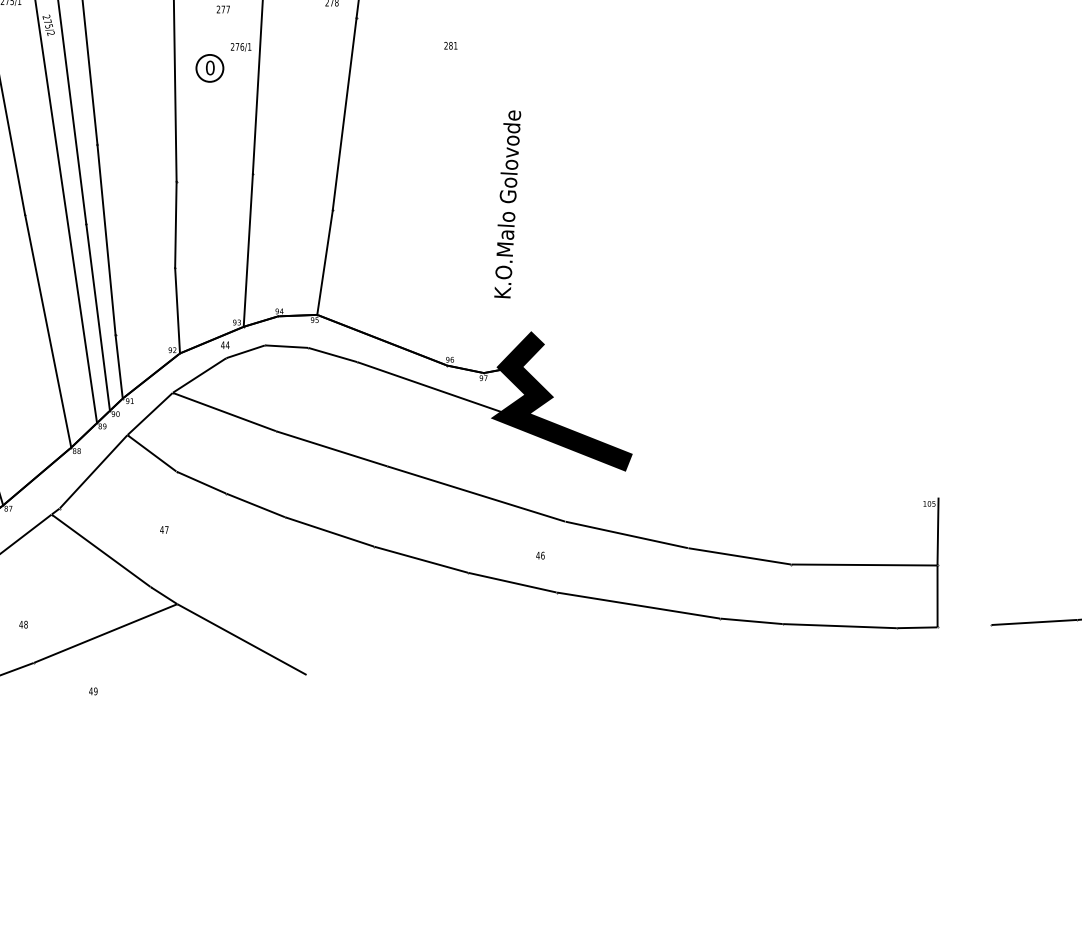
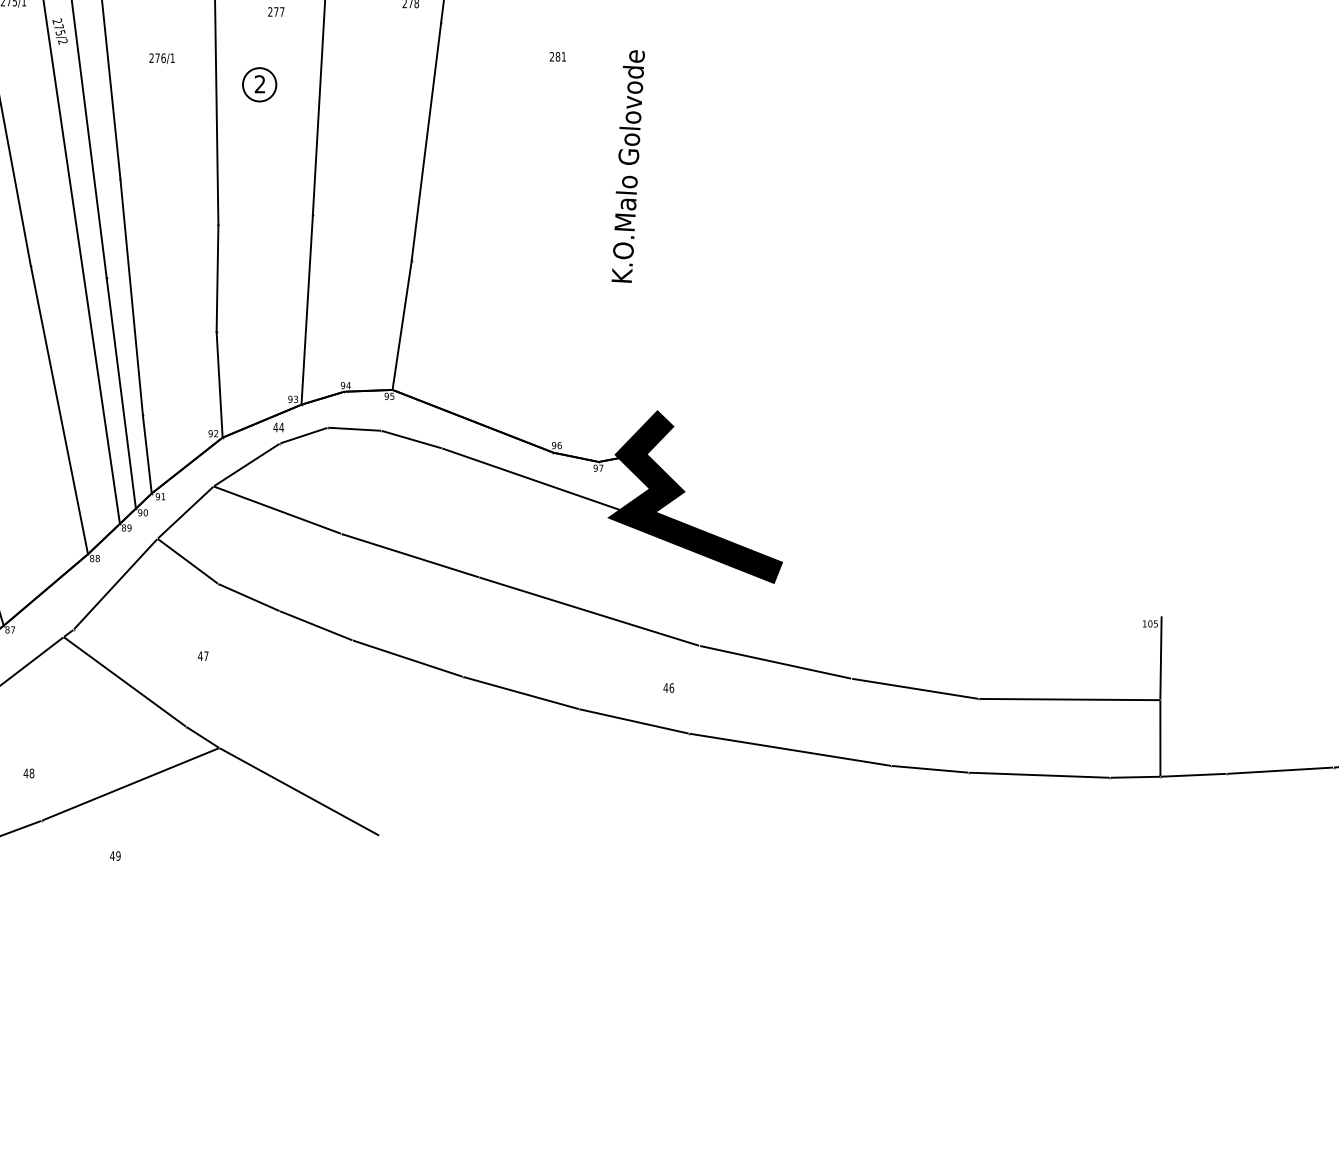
text: (240, 47) -> (161, 58), moved
text: (210, 67) -> (260, 83), 0 -> 2
text: (507, 204) -> (628, 166), moved
line: (964, 626) -> (1193, 775), added

